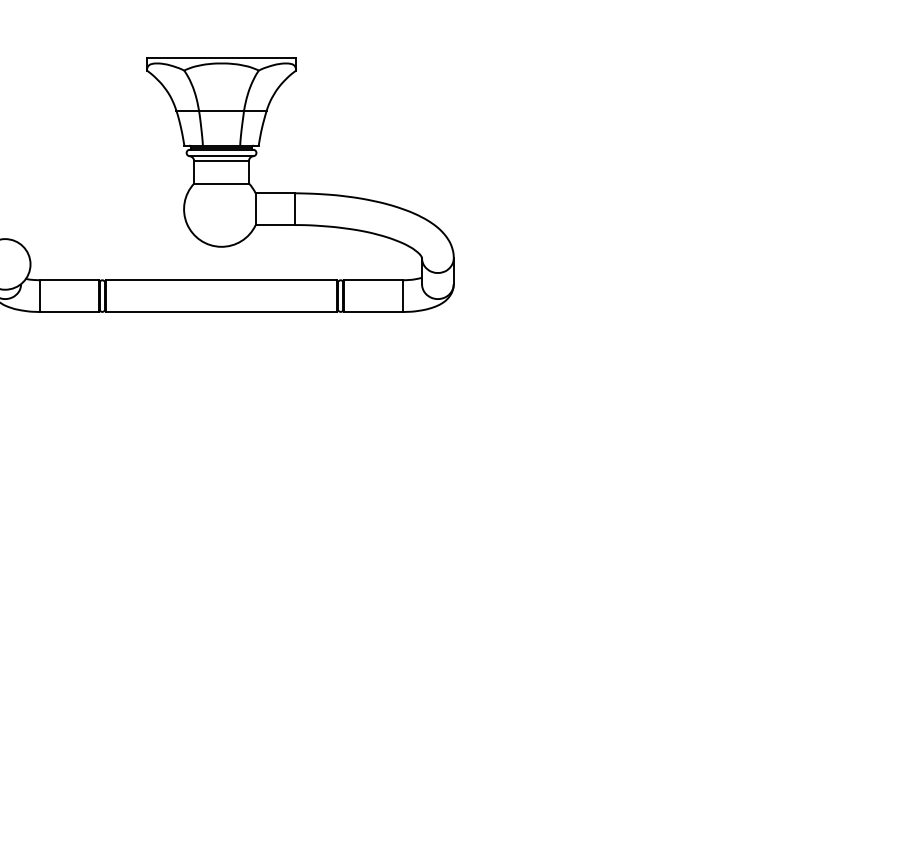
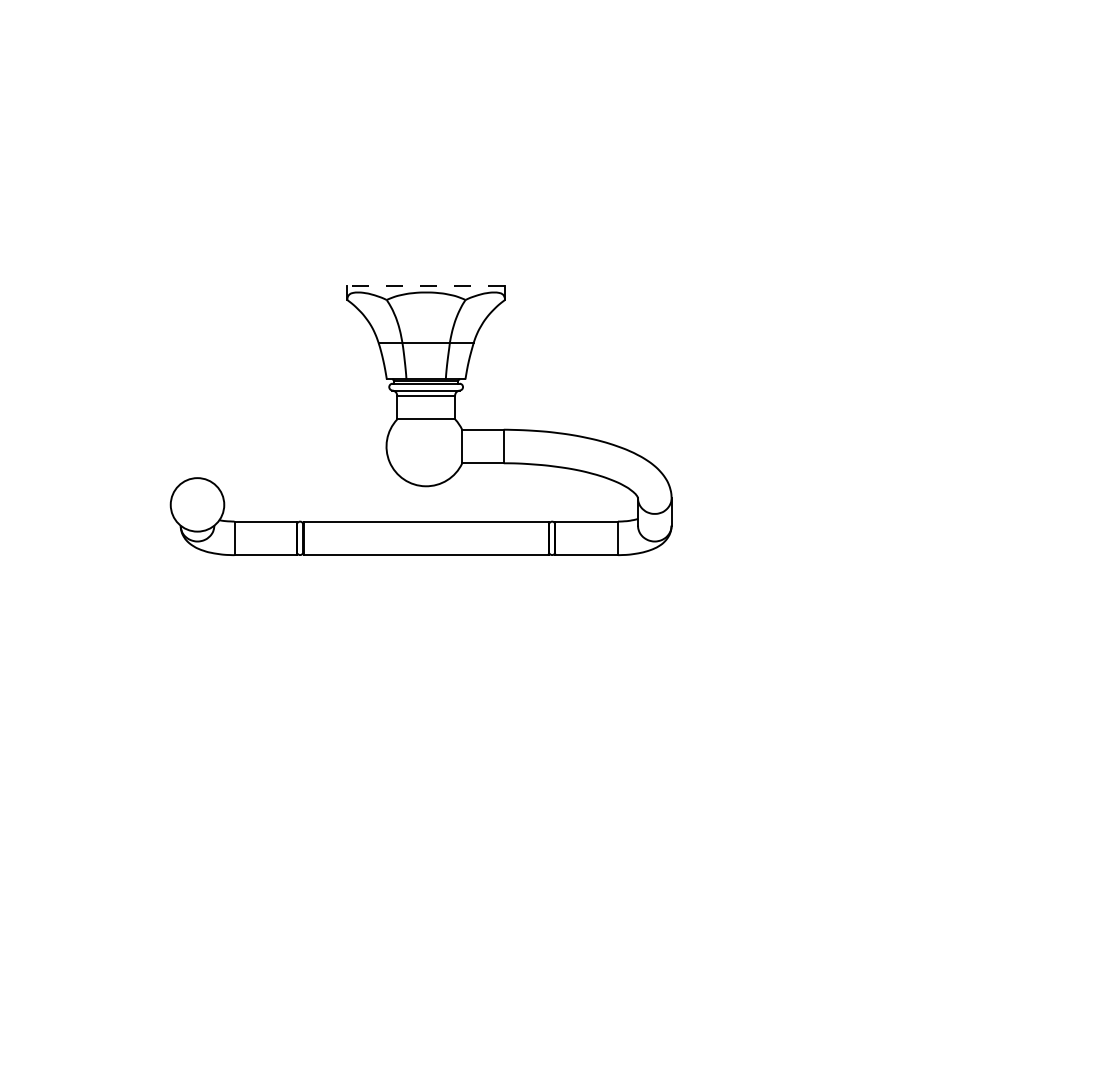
line: (221, 57) -> (426, 286), solid -> dashed

